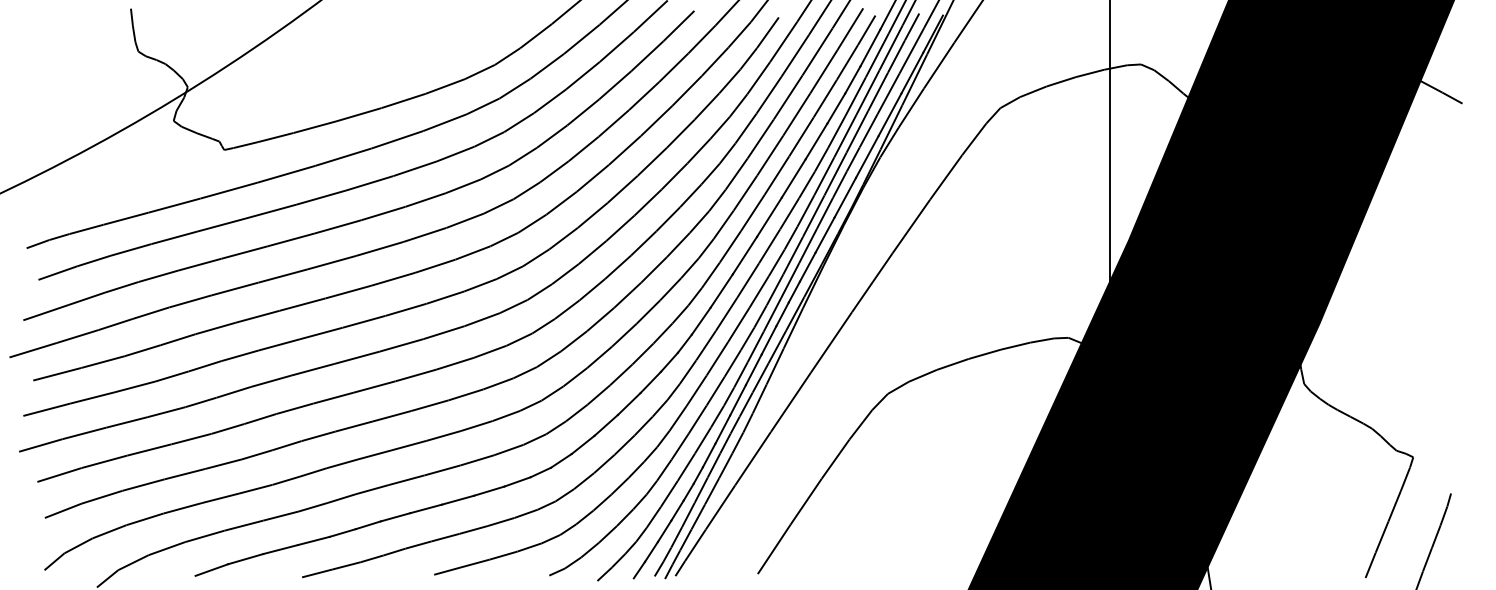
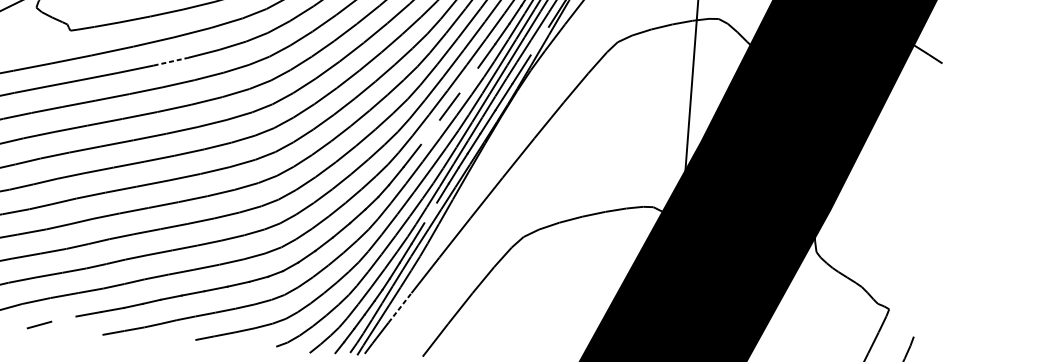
line: (889, 114) -> (539, 40), removed
line: (793, 178) -> (468, 80), removed
line: (369, 183) -> (170, 61), solid -> dashed
line: (744, 255) -> (430, 132), removed
line: (753, 369) -> (430, 212), removed
line: (720, 507) -> (400, 307), solid -> dashed
line: (245, 559) -> (63, 319), removed

